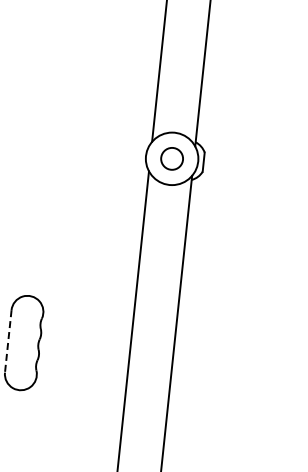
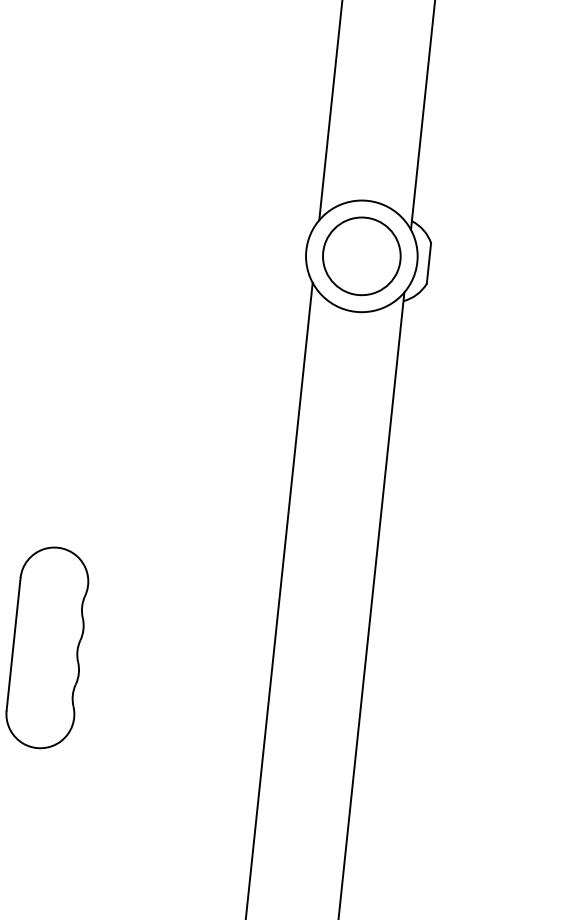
circle: (171, 158) -> (360, 255), size x1.67
line: (8, 341) -> (14, 644), dashed -> solid

